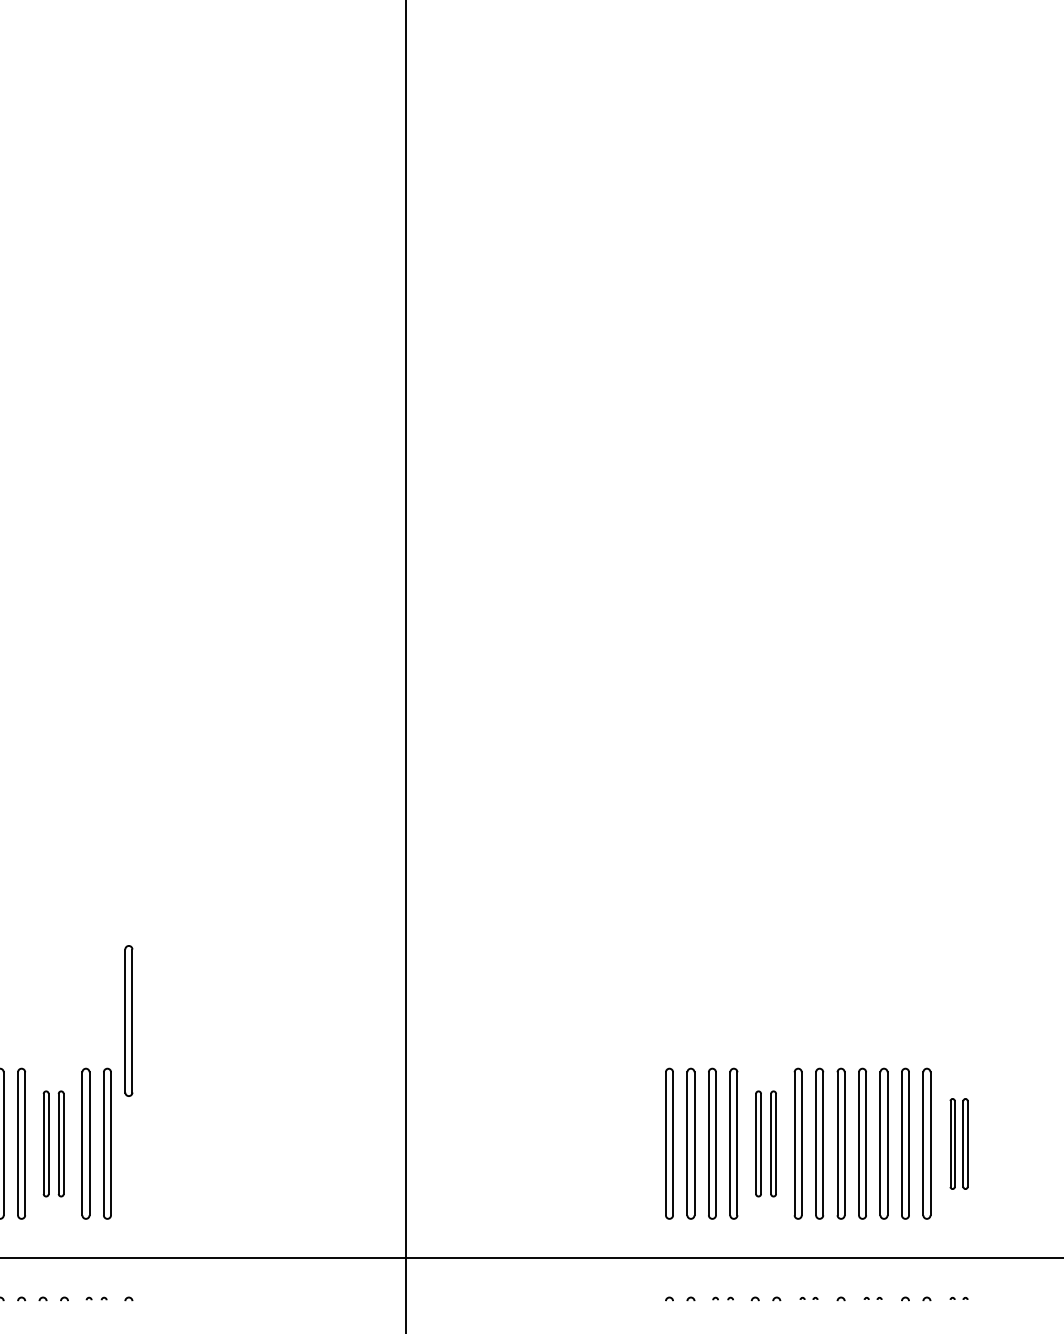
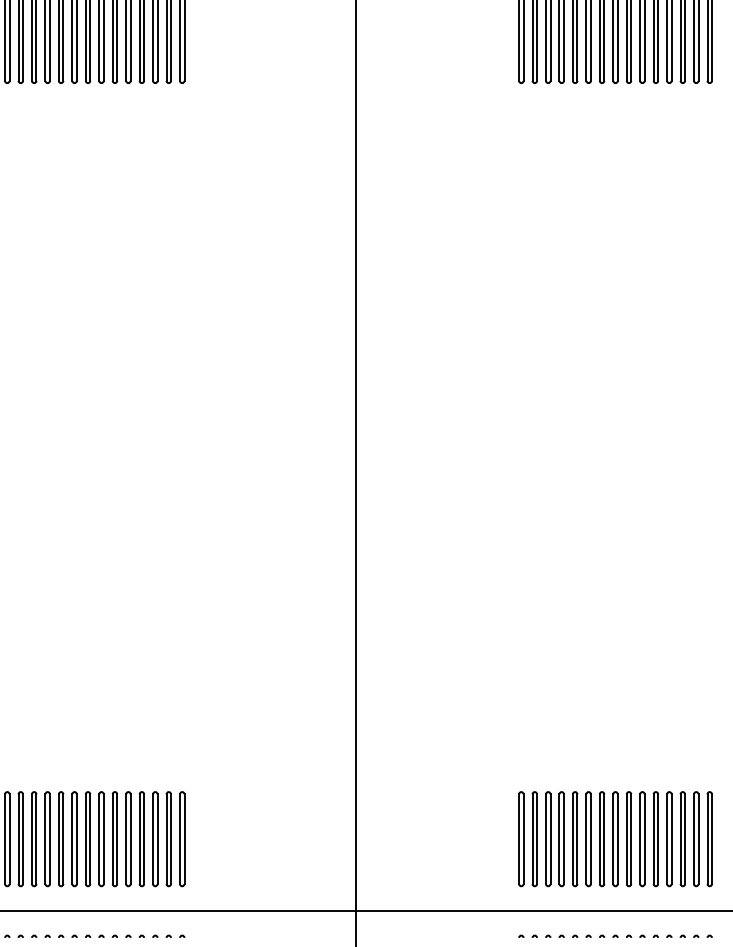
part: (129, 1021) -> (182, 839), moved
part: (52, 1144) -> (134, 839), size x1.43
part: (765, 1144) -> (581, 839), size x1.43
part: (958, 1144) -> (702, 839), size x1.67
part: (95, 1297) -> (161, 935), size x1.43
part: (722, 1297) -> (554, 935), size x1.43
part: (808, 1297) -> (608, 935), size x1.67
part: (872, 1297) -> (648, 935), size x1.67
part: (958, 1297) -> (702, 935), size x1.67

